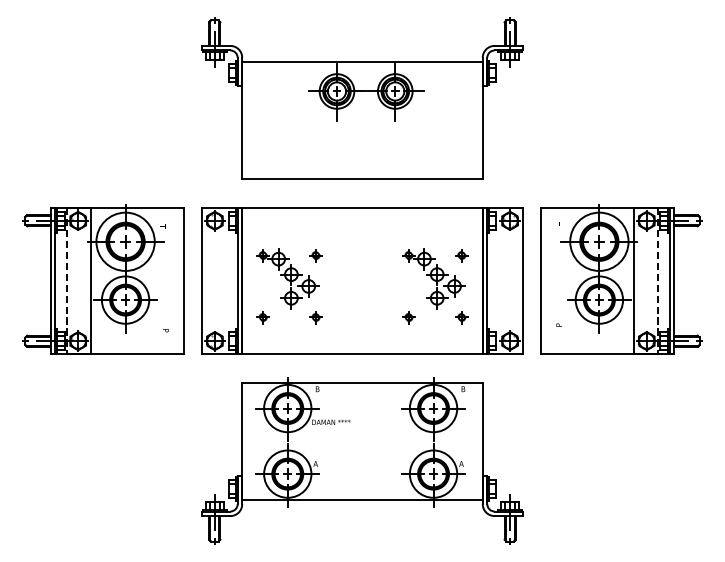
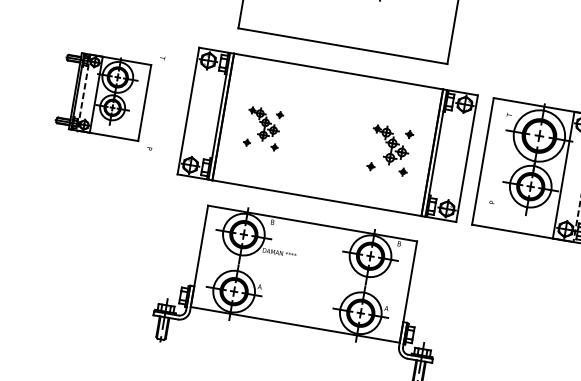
part: (103, 279) -> (102, 95), size x0.6
part: (289, 286) -> (263, 128), size x0.6
part: (435, 286) -> (390, 150), size x0.7

